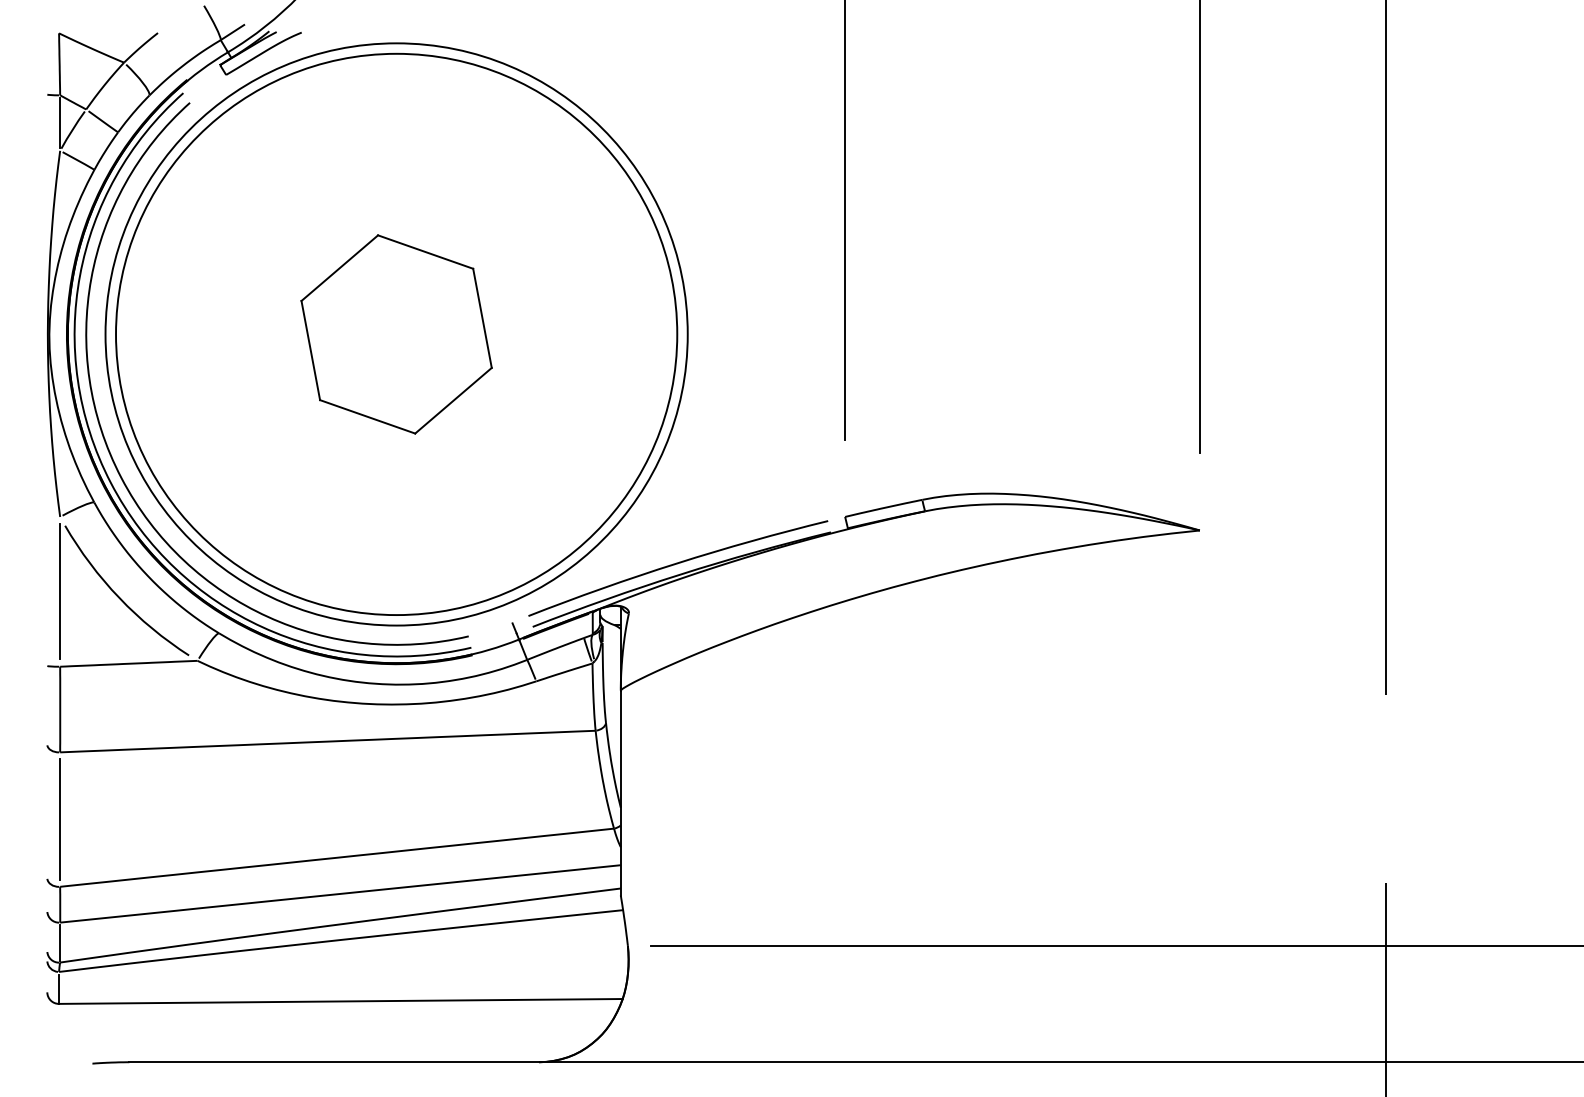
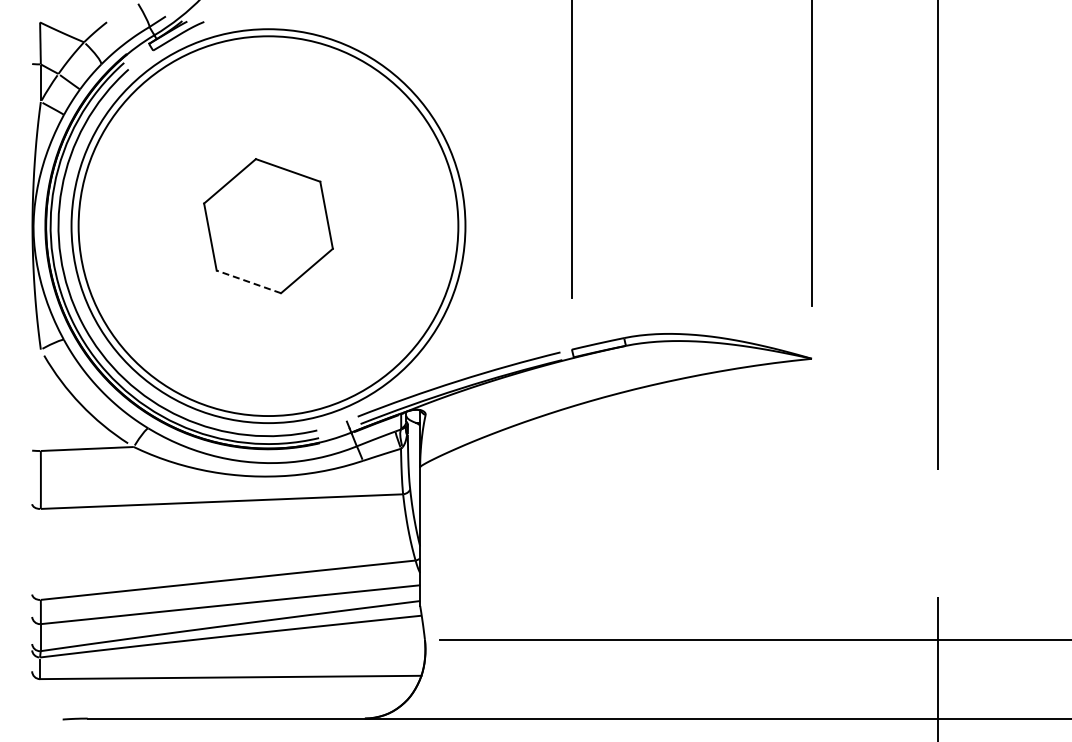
line: (367, 416) -> (248, 281), solid -> dashed
line: (59, 590) -> (40, 399), removed
line: (59, 819) -> (40, 554), removed

